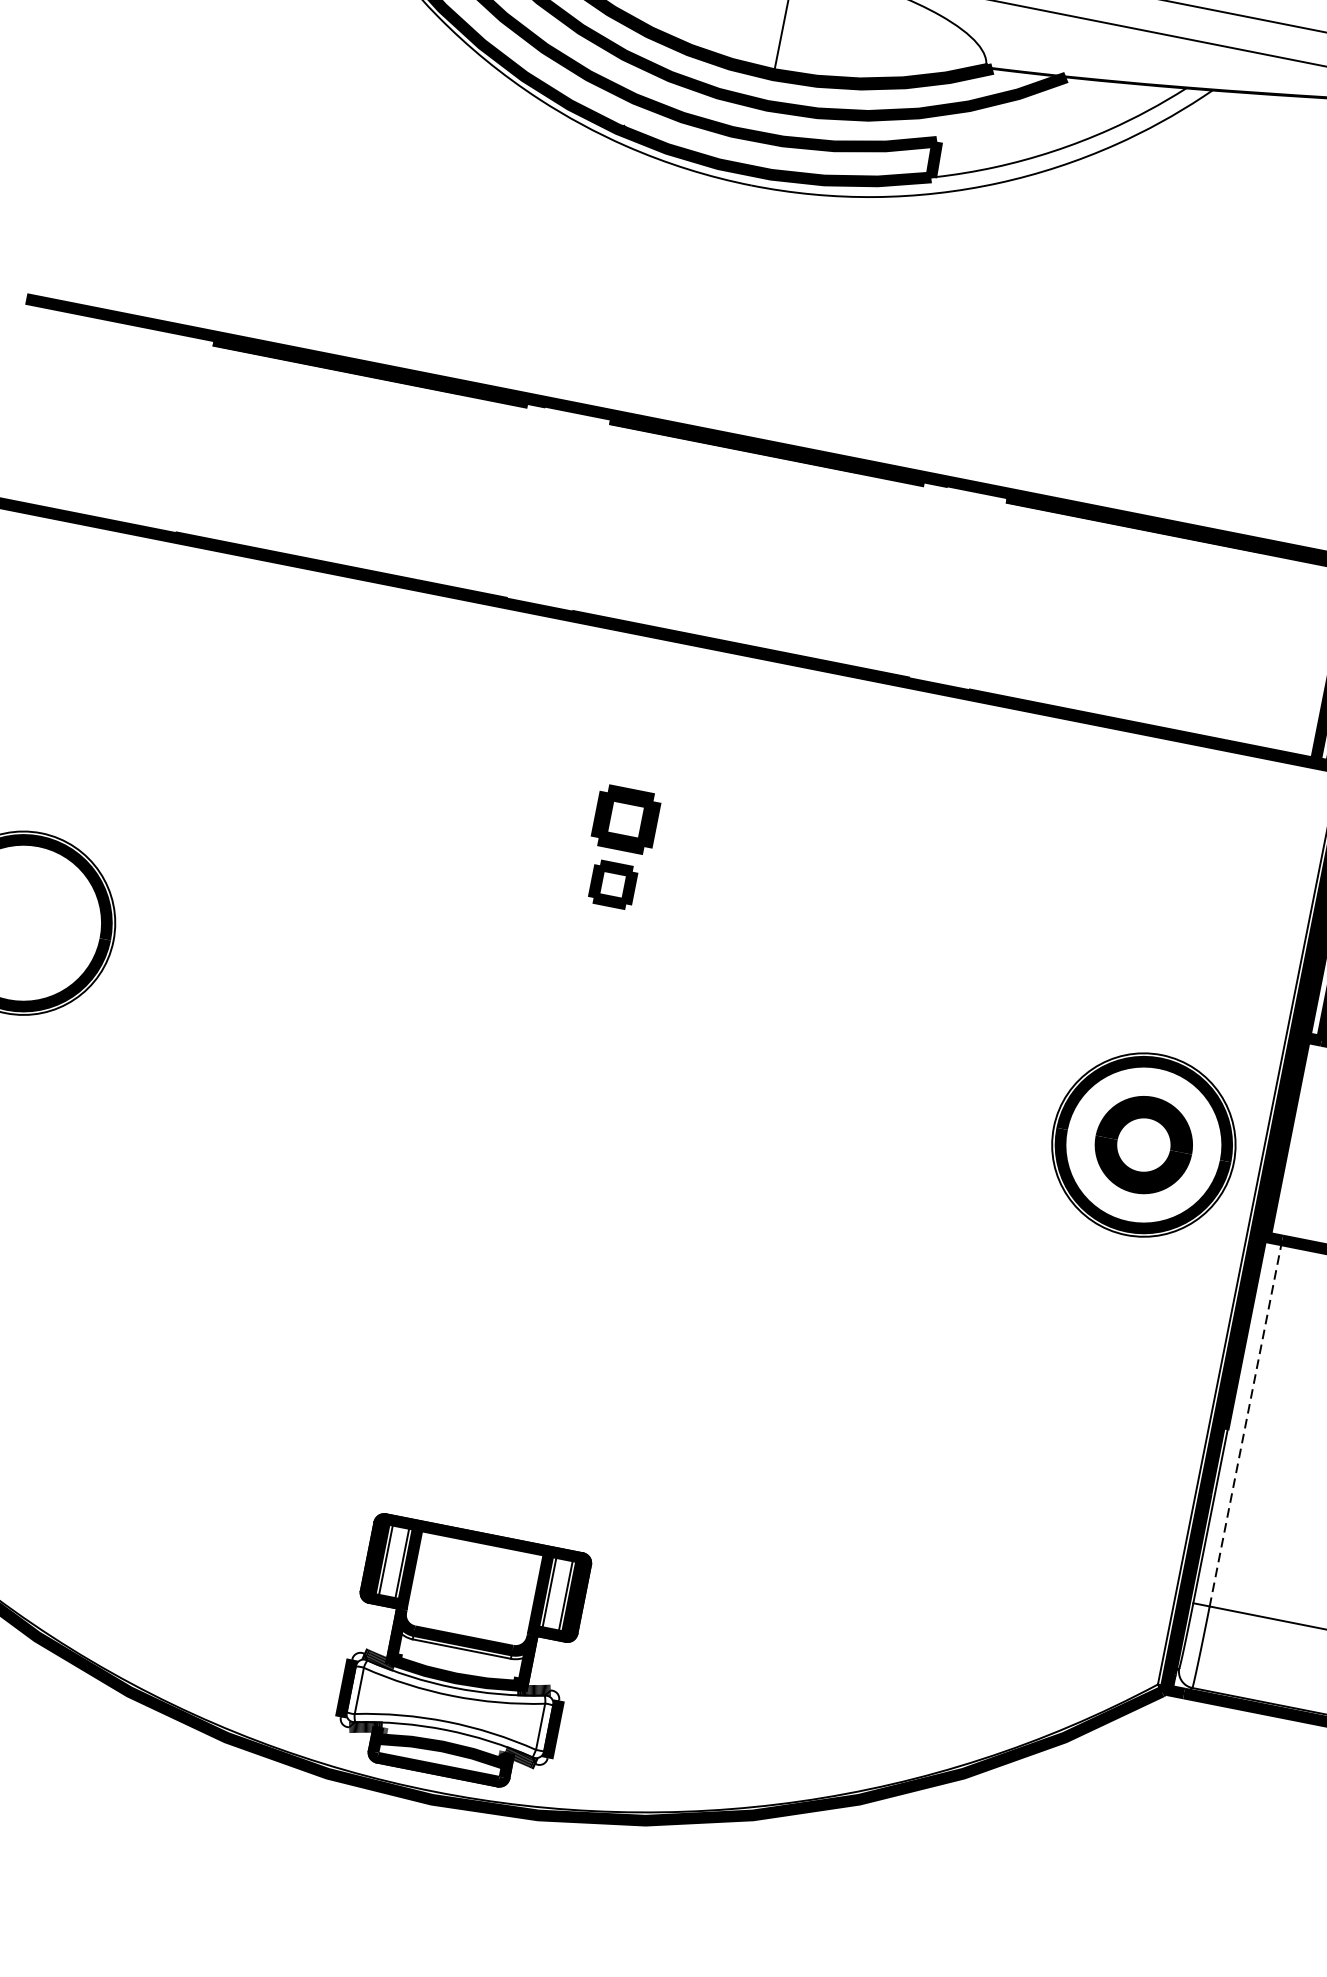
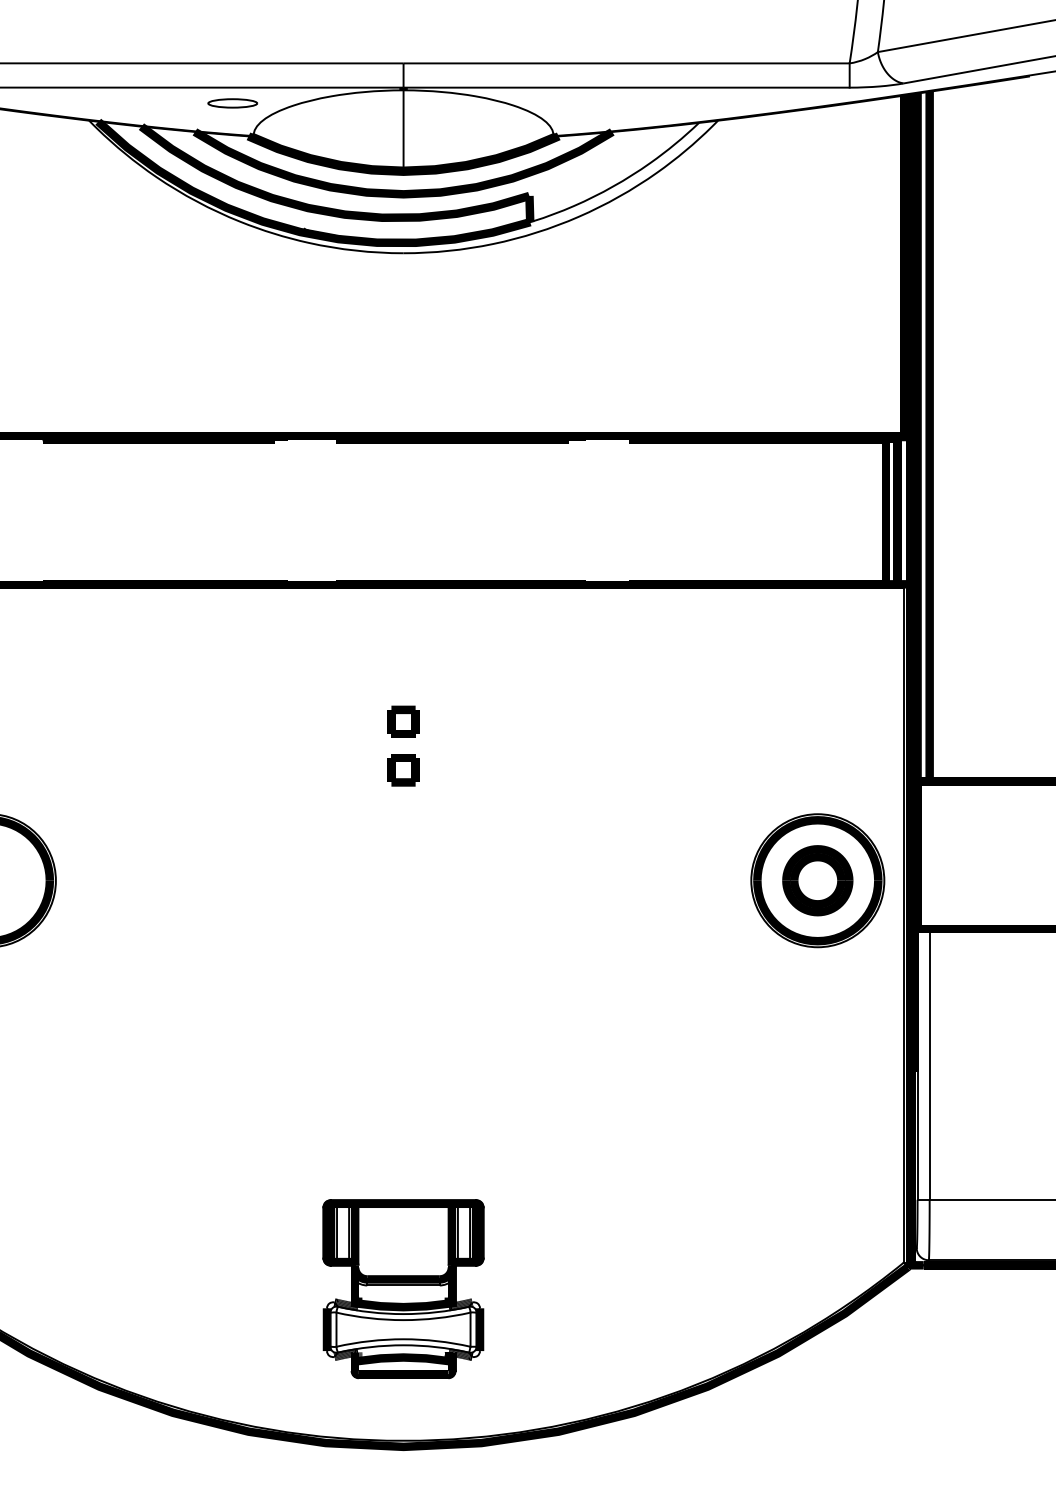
part: (626, 818) -> (403, 721), size x0.71
line: (1245, 1423) -> (929, 1064), dashed -> solid
part: (460, 1654) -> (403, 1289), moved

